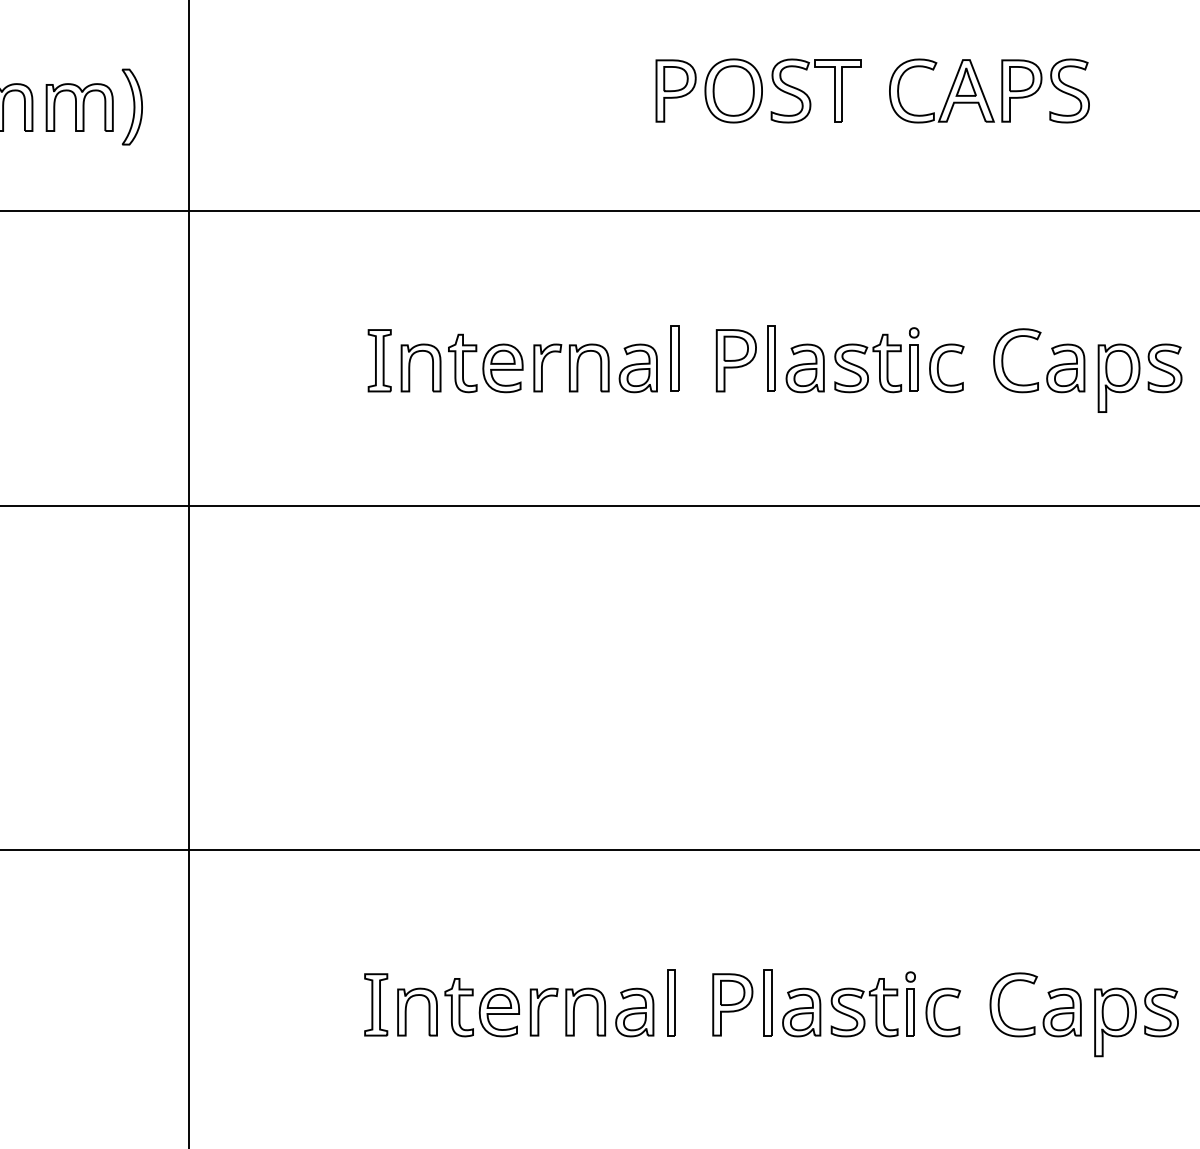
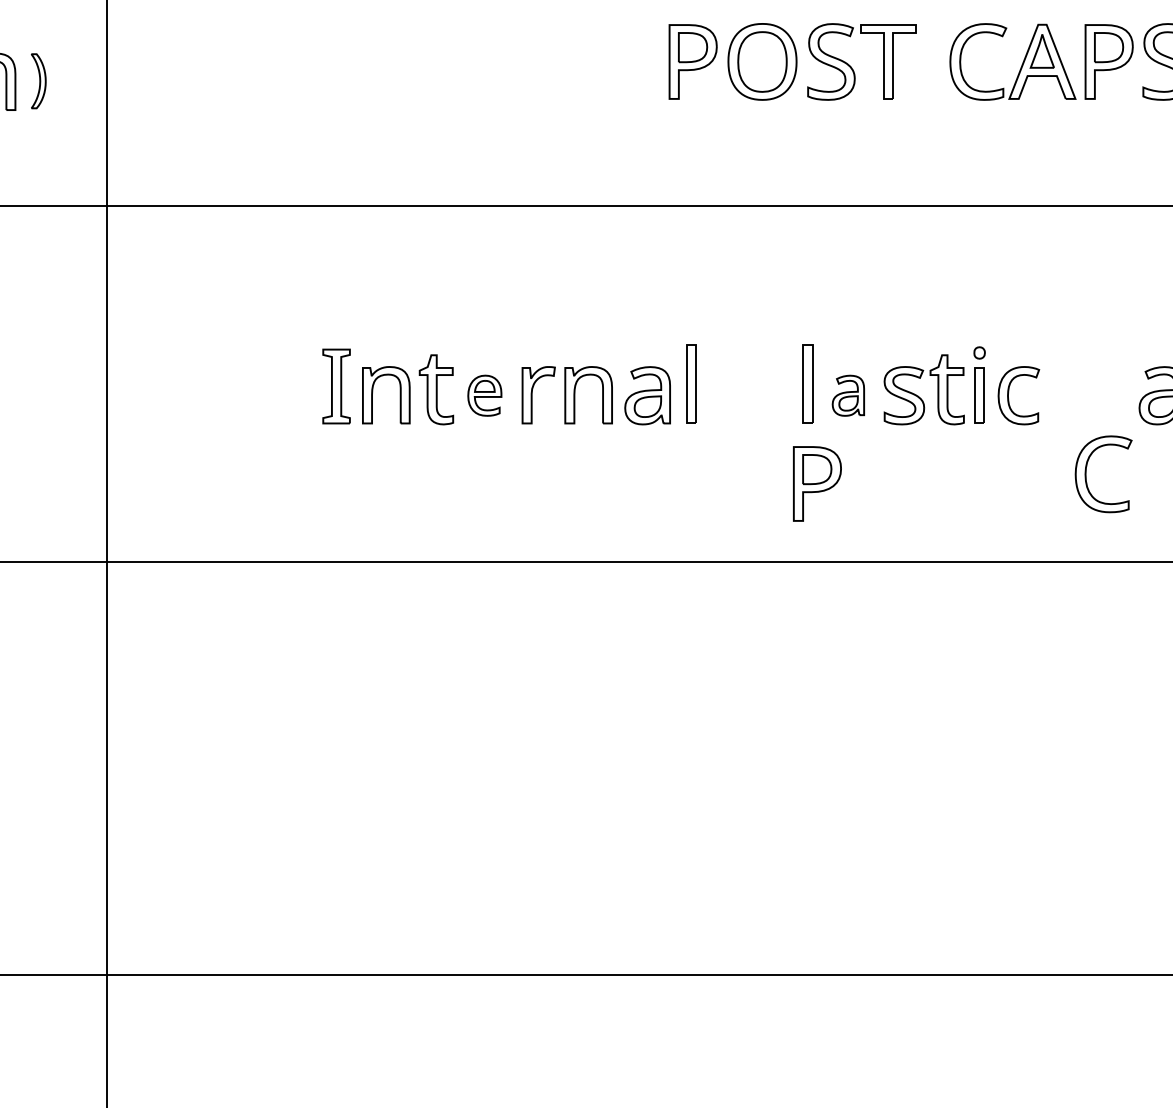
part: (131, 106) -> (37, 80), size x0.6
part: (735, 360) -> (816, 483), moved
part: (1003, 360) -> (1087, 474), moved
part: (502, 368) -> (484, 395), size x0.7
part: (804, 368) -> (847, 395), size x0.7

